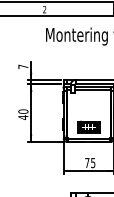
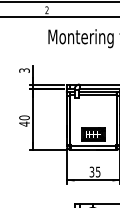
text: (23, 66) -> (24, 70), 7 -> 3
text: (86, 162) -> (91, 171), 75 -> 35

